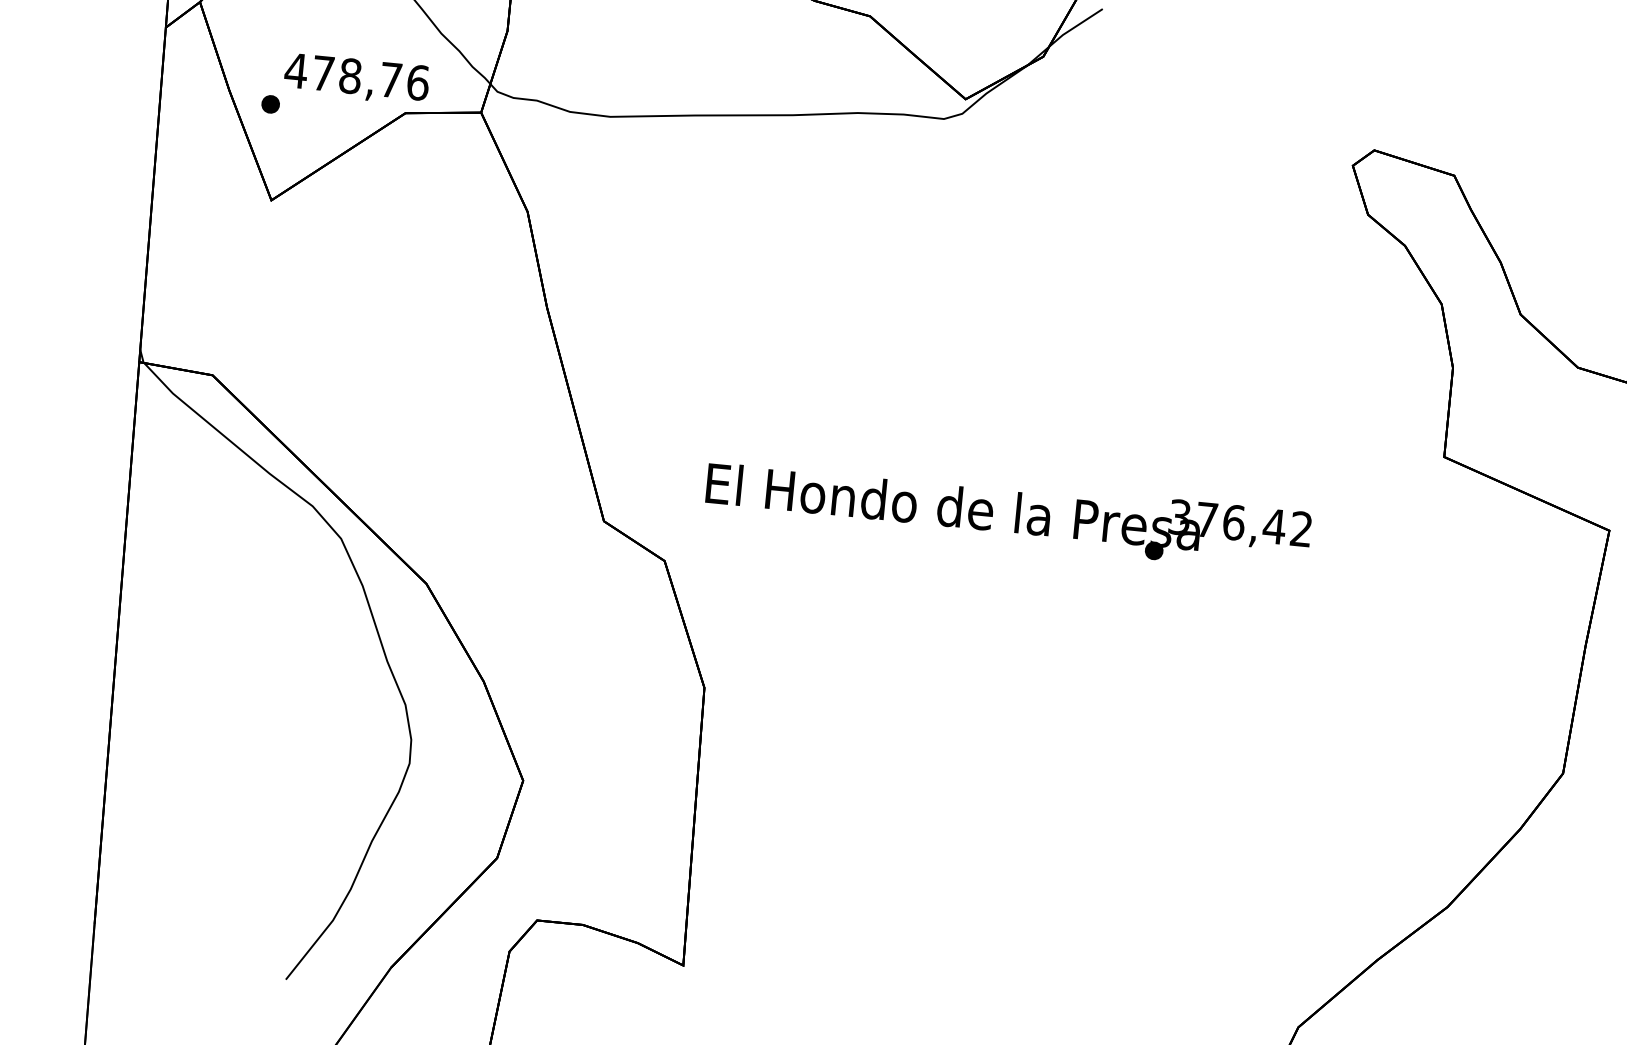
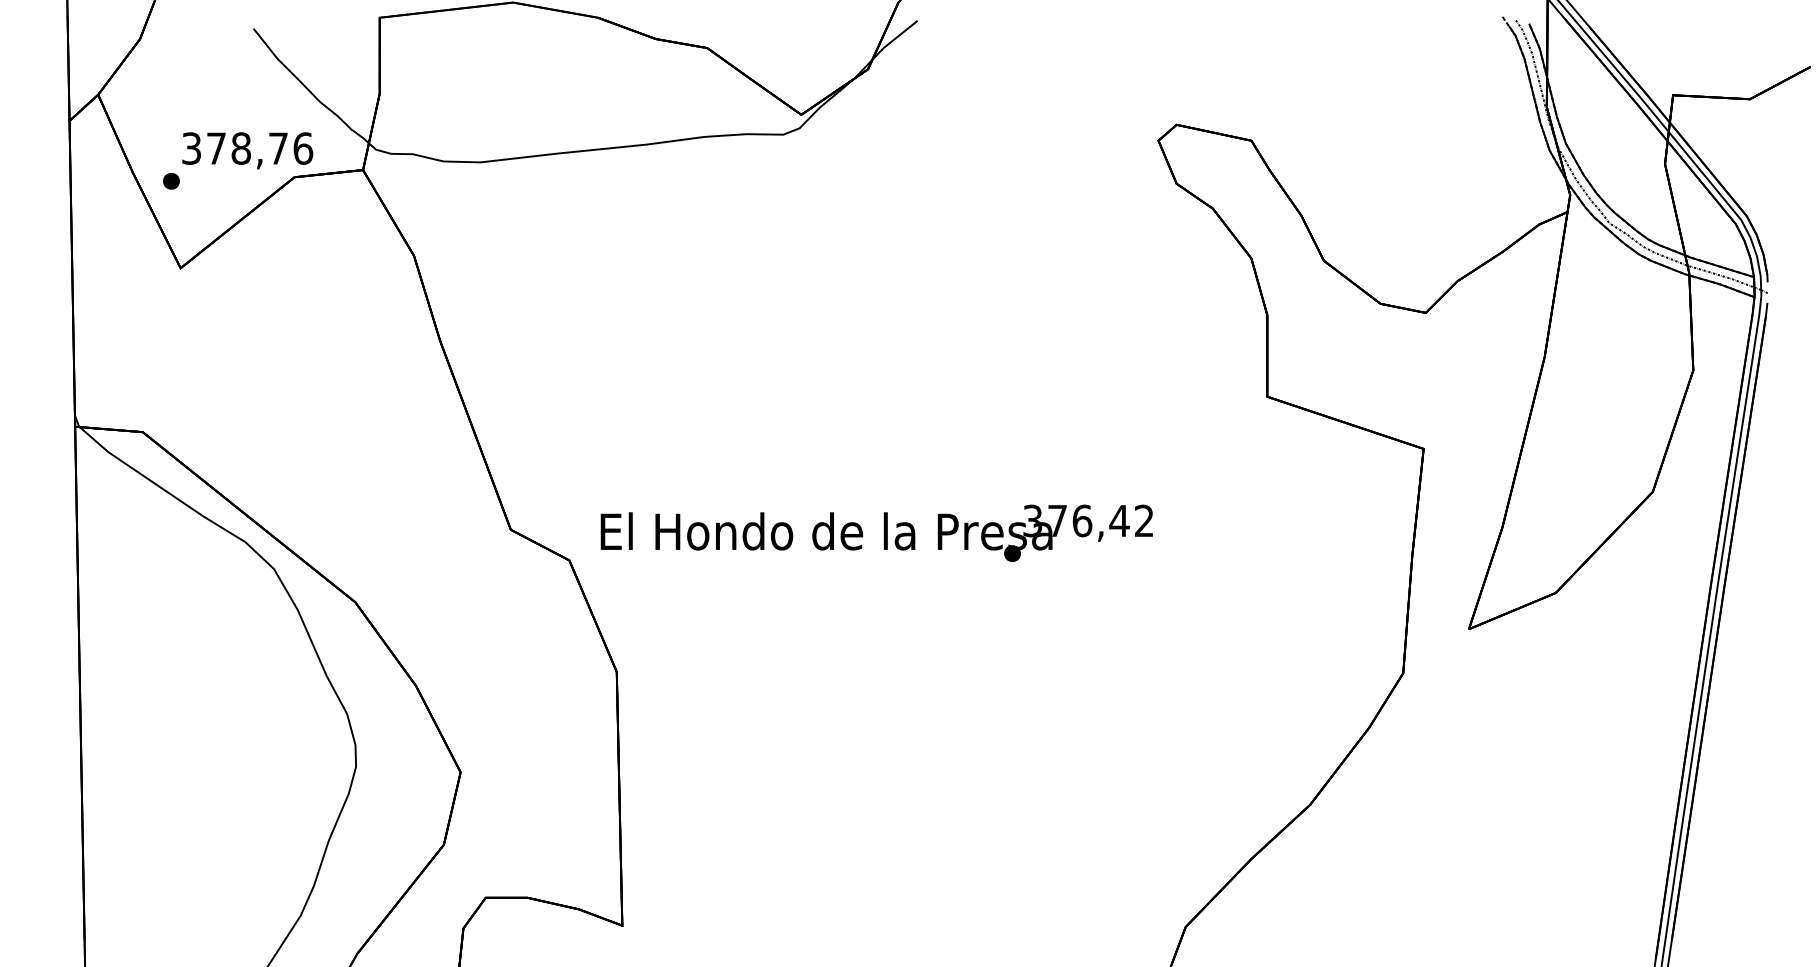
text: (296, 70) -> (191, 148), 478,76 -> 378,76
text: (1007, 513) -> (876, 532), moved

